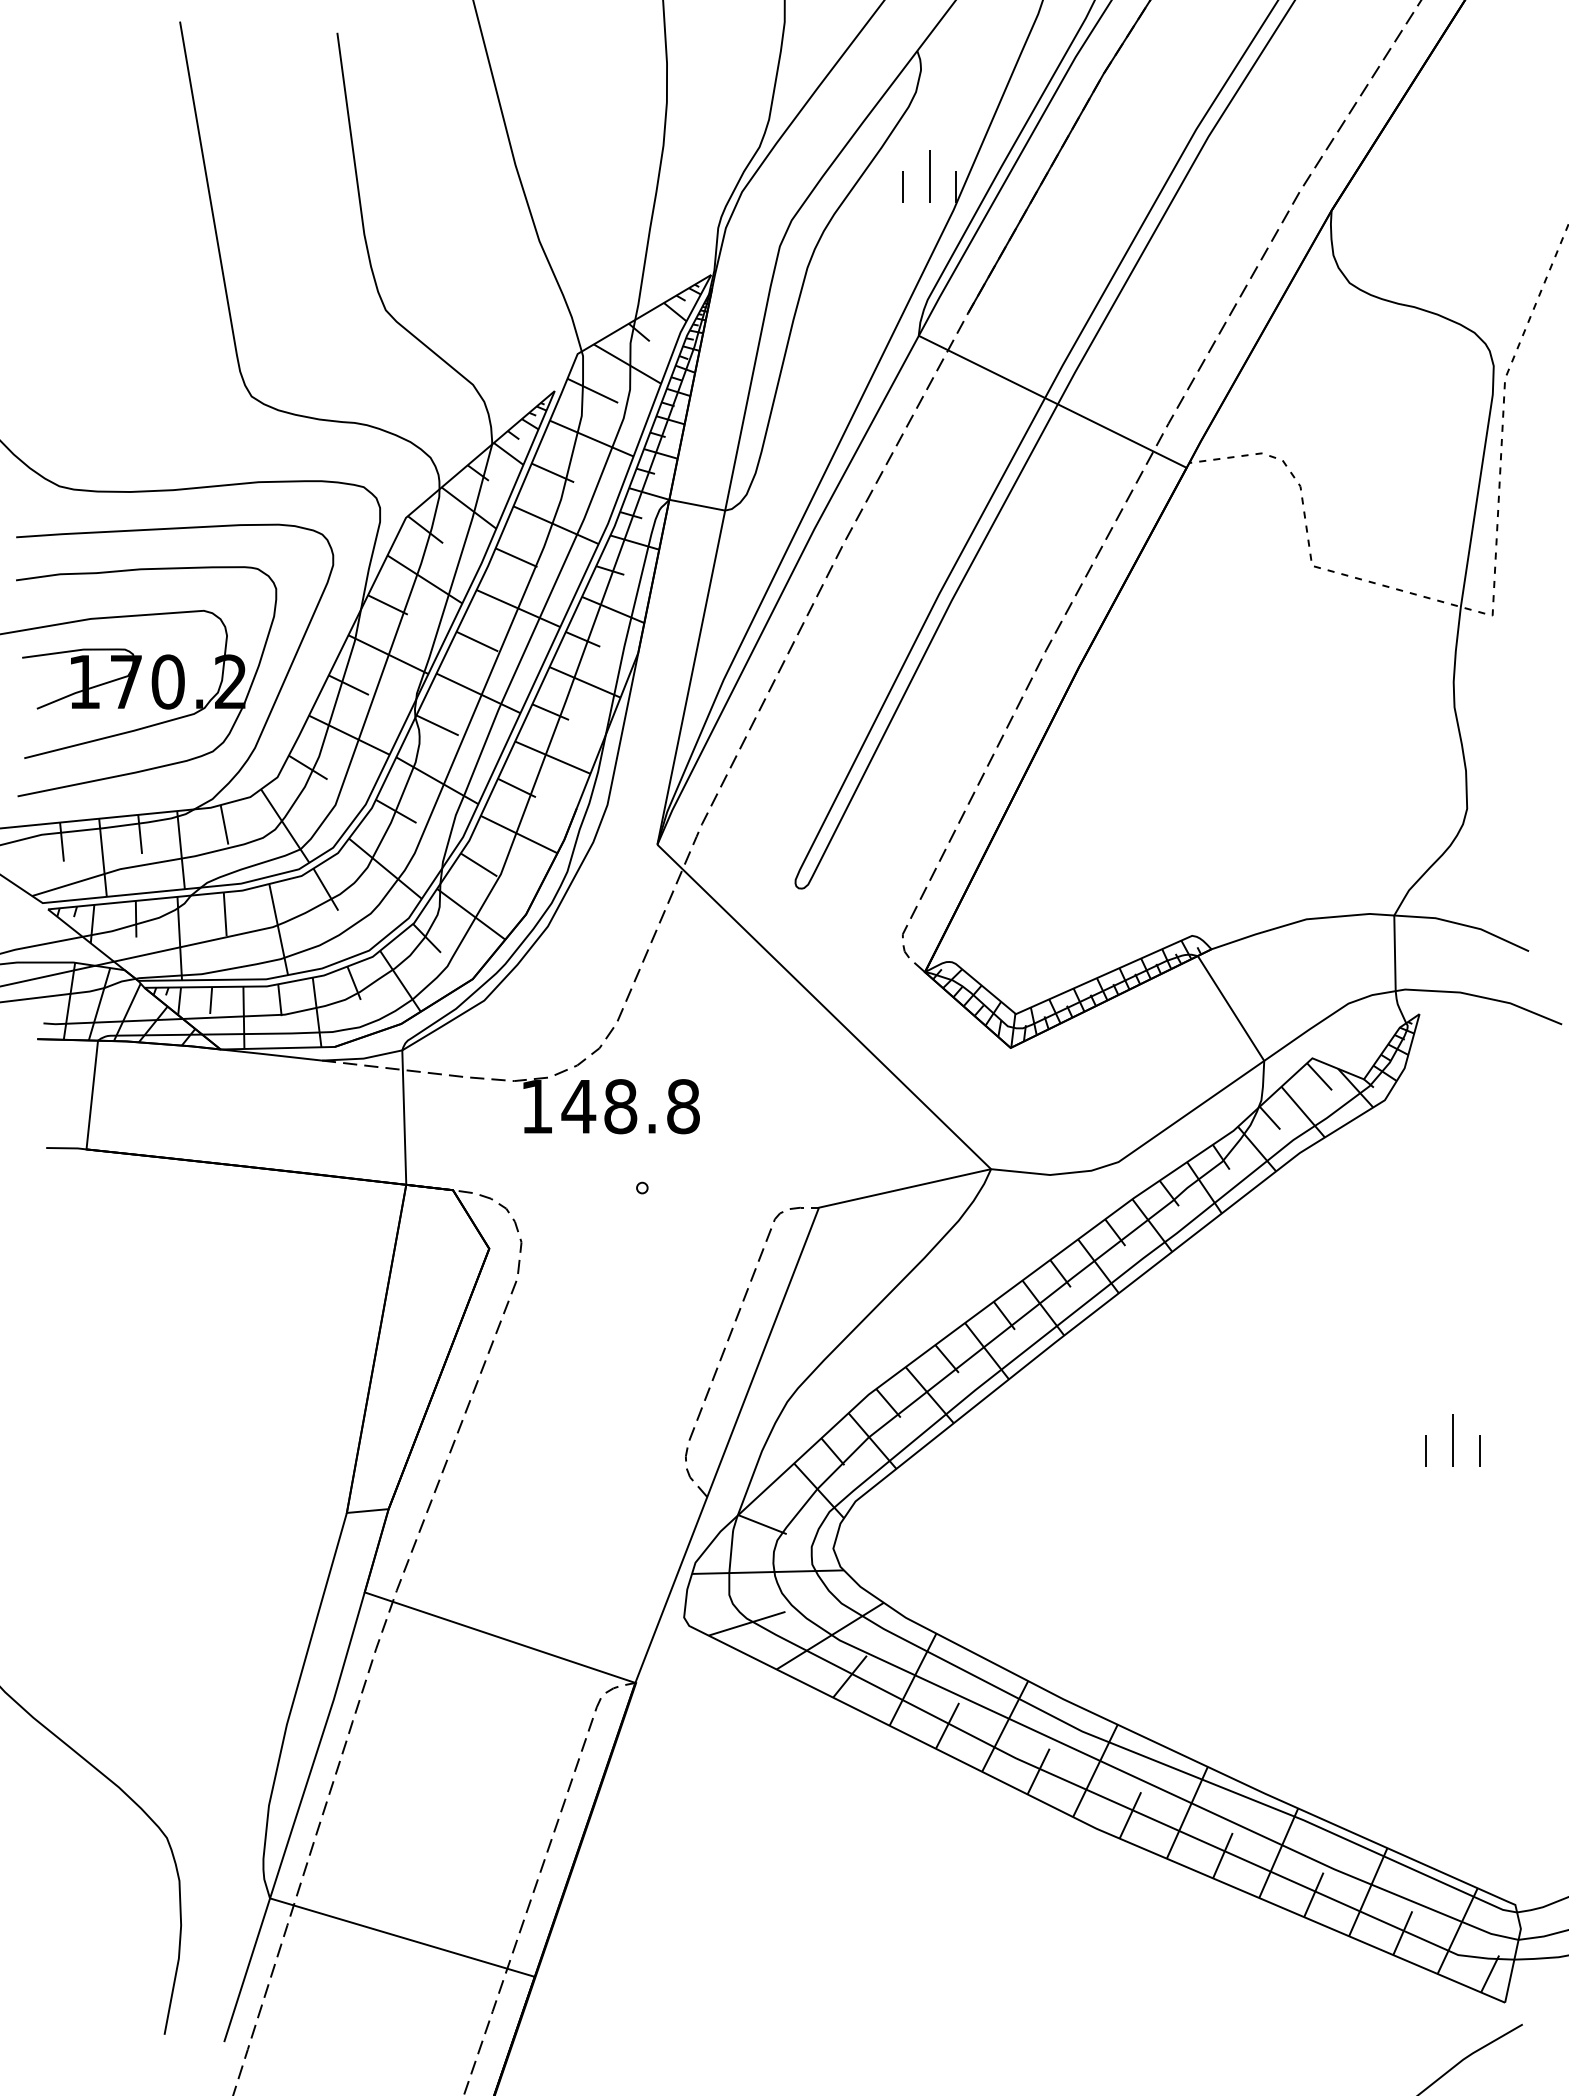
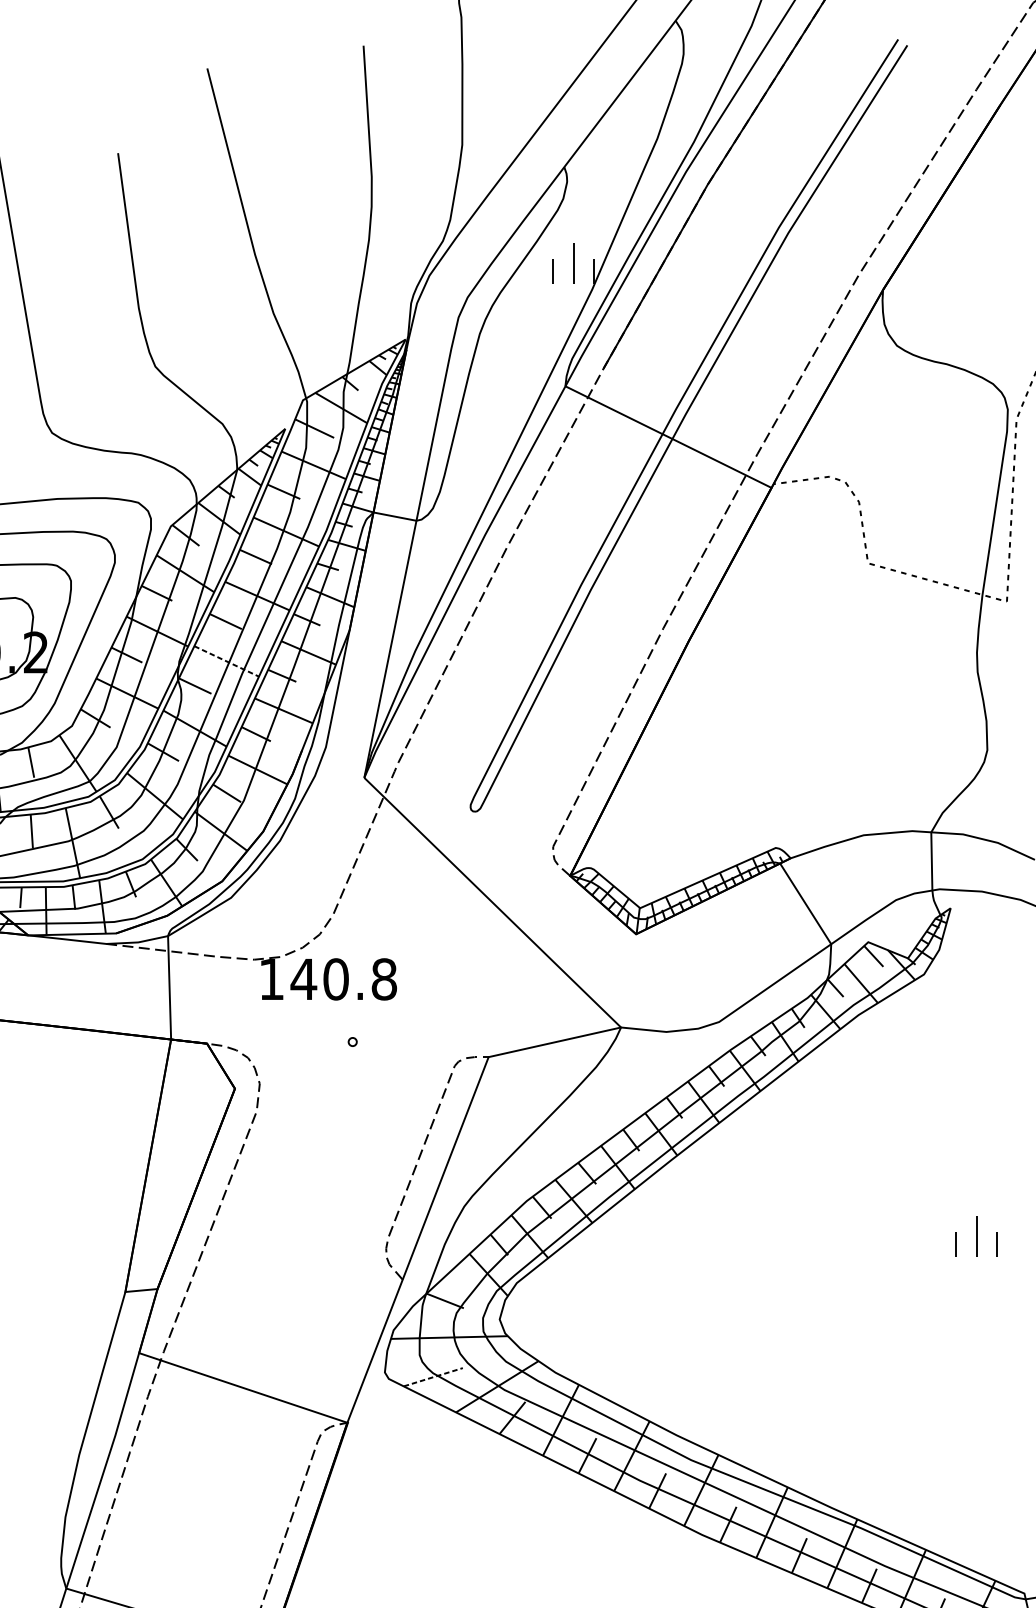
line: (478, 693) -> (226, 661), solid -> dashed
text: (620, 1106) -> (335, 979), 148.8 -> 140.8
line: (747, 1623) -> (433, 1377), solid -> dashed

